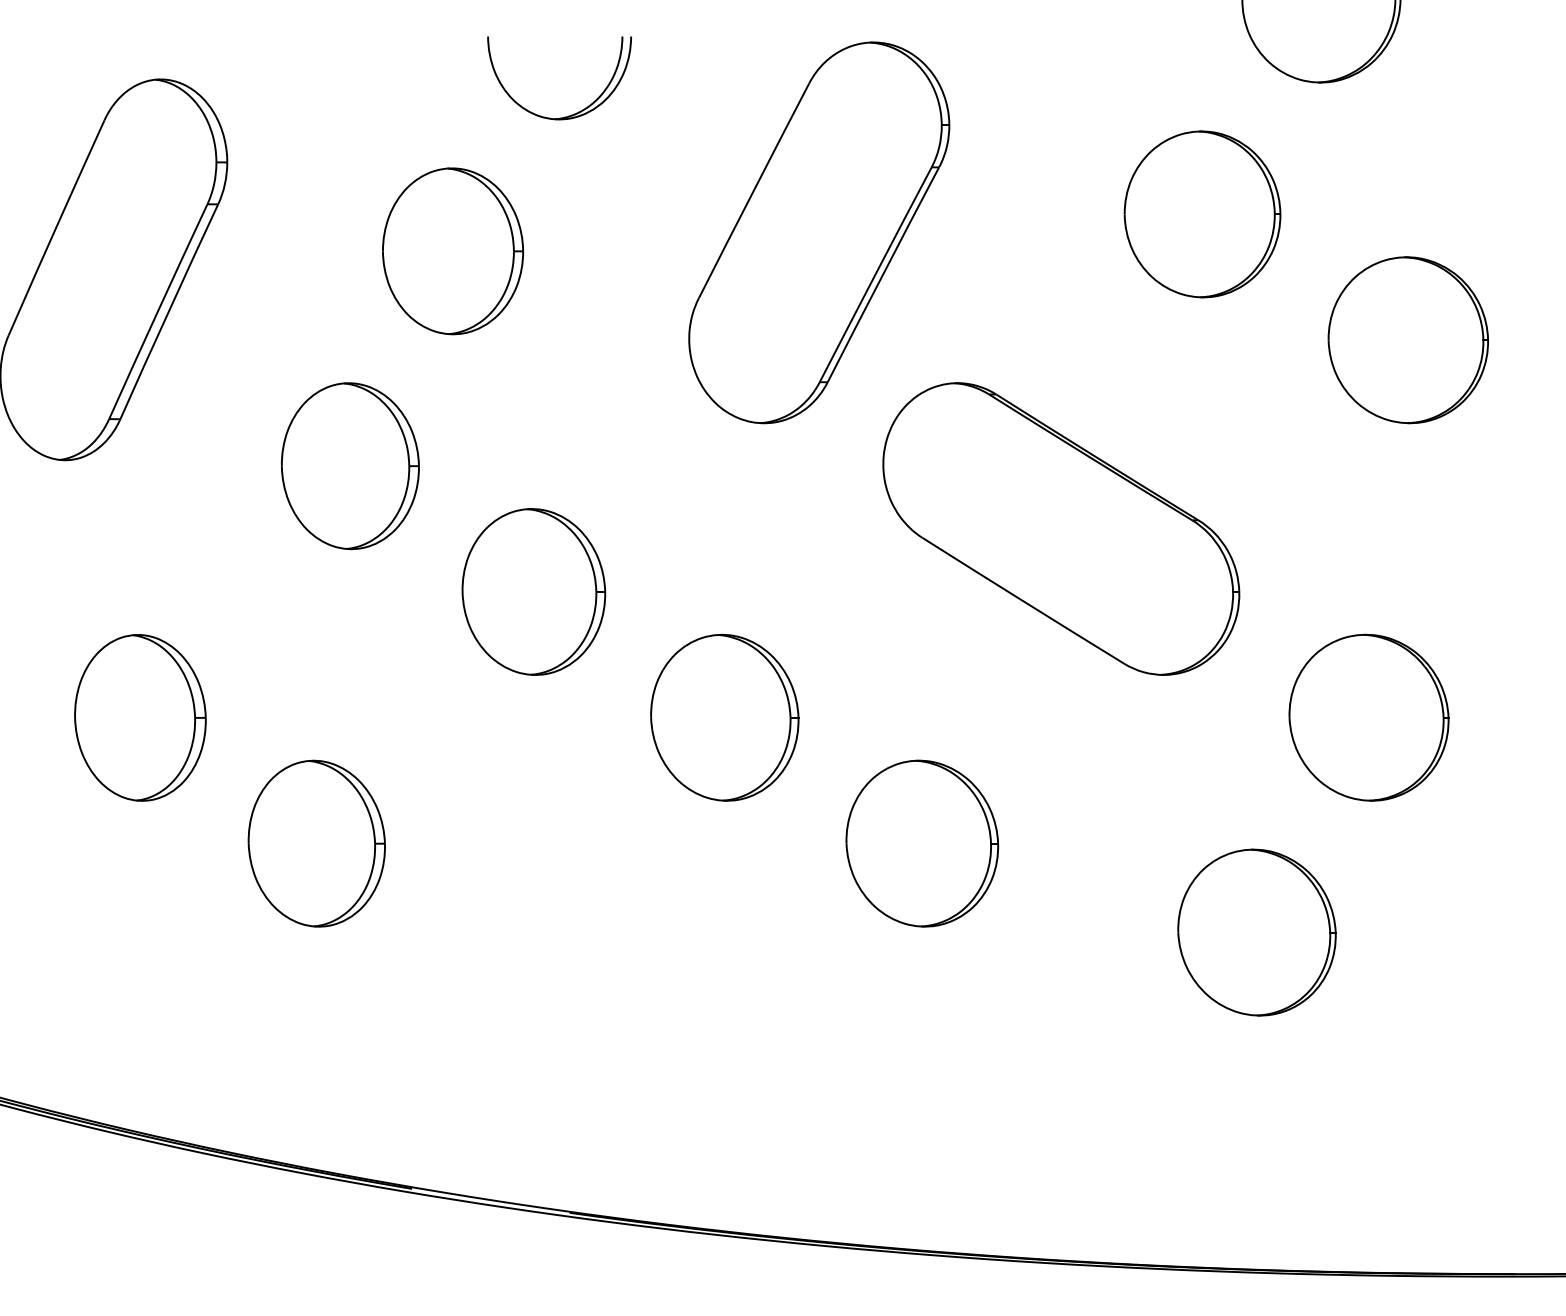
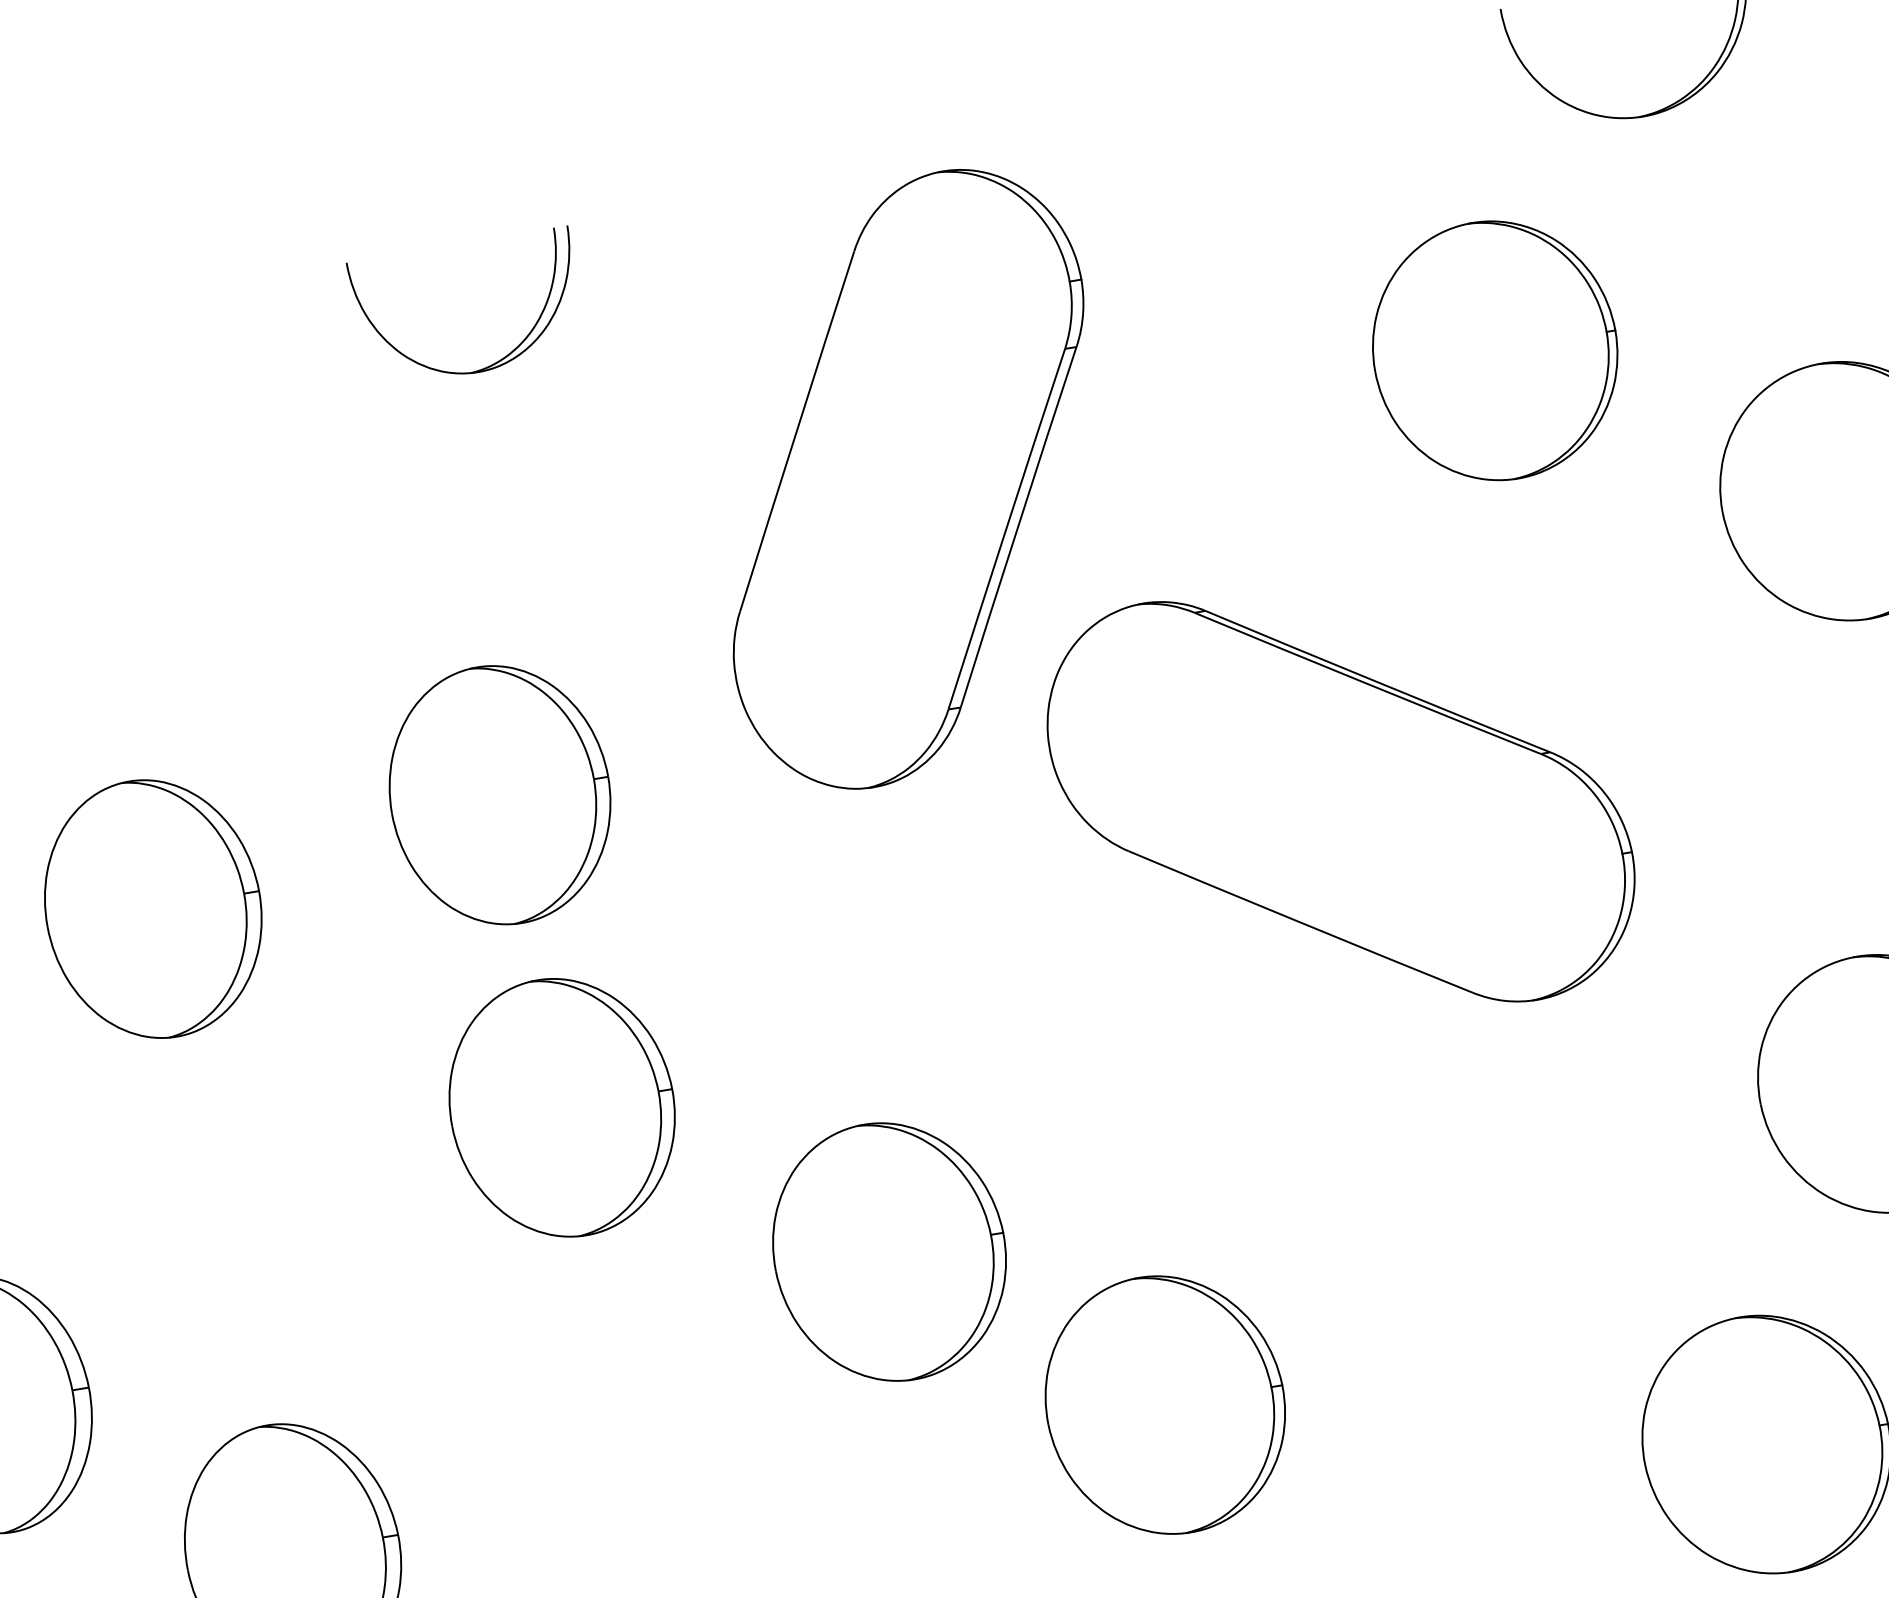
part: (453, 251) -> (500, 795), moved
part: (350, 466) -> (153, 909), moved
part: (1061, 528) -> (1341, 800), moved
part: (922, 843) -> (1165, 1404), moved

